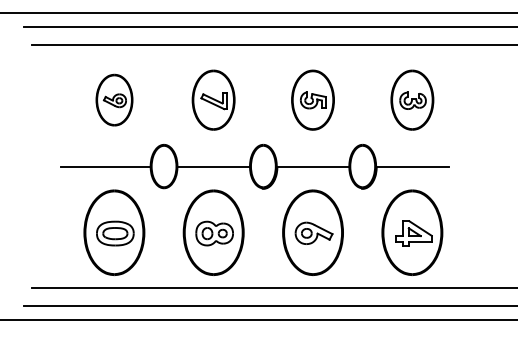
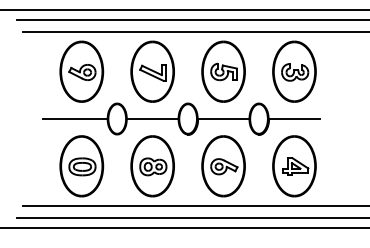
part: (113, 99) -> (81, 71), size x1.67
part: (213, 99) -> (152, 71), size x1.43
part: (312, 99) -> (223, 71), size x1.43
part: (412, 99) -> (294, 71), size x1.43

